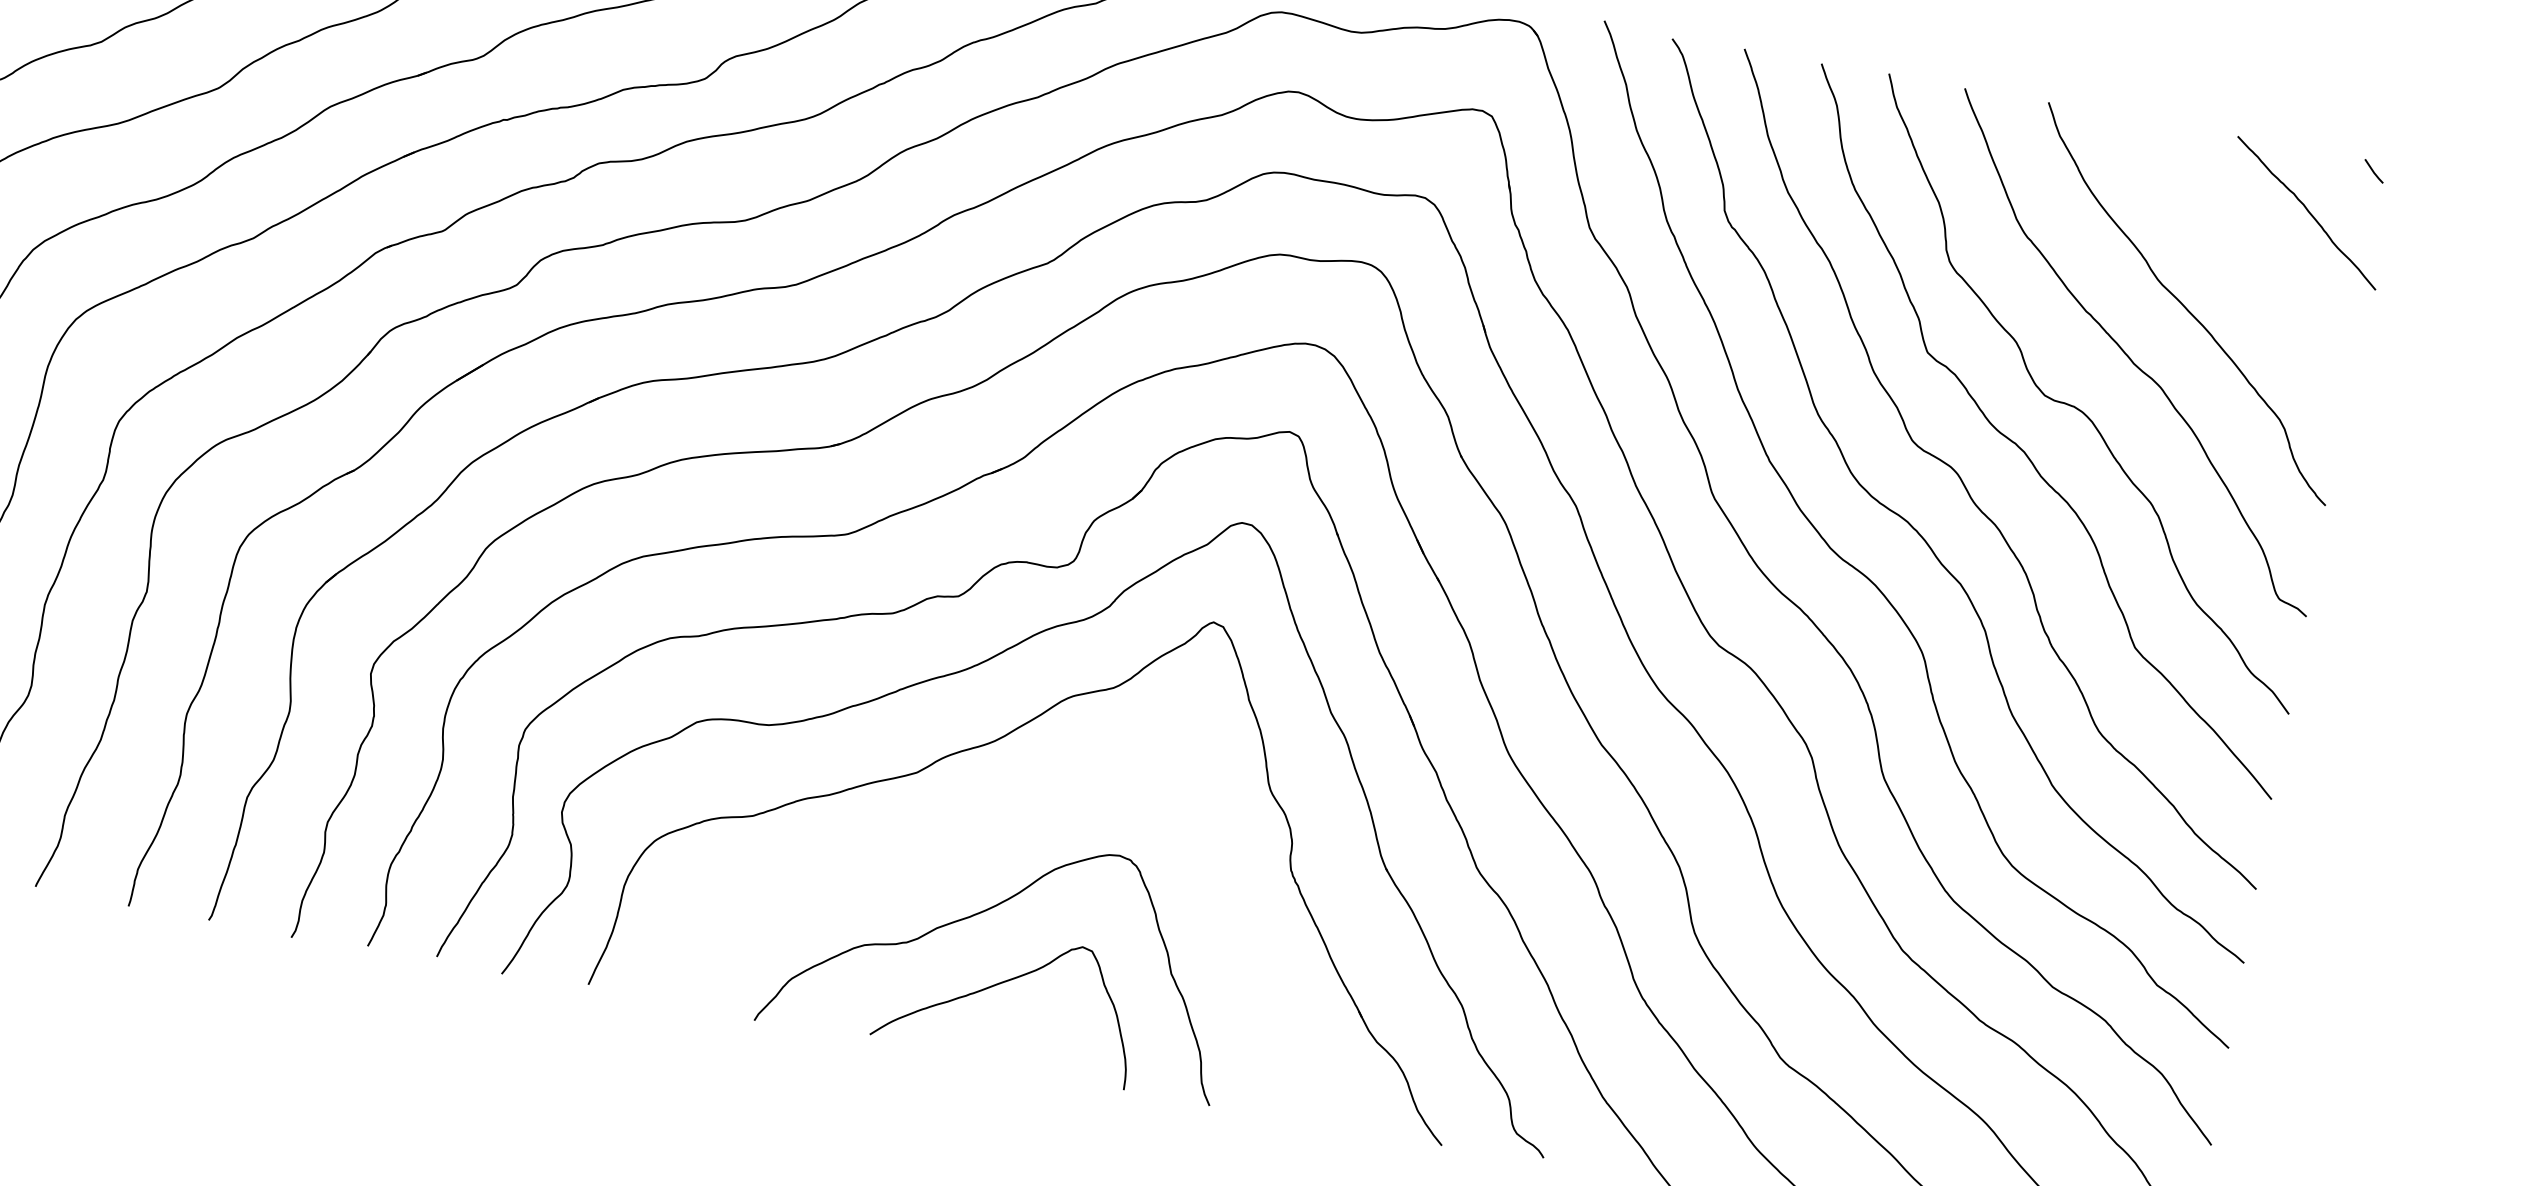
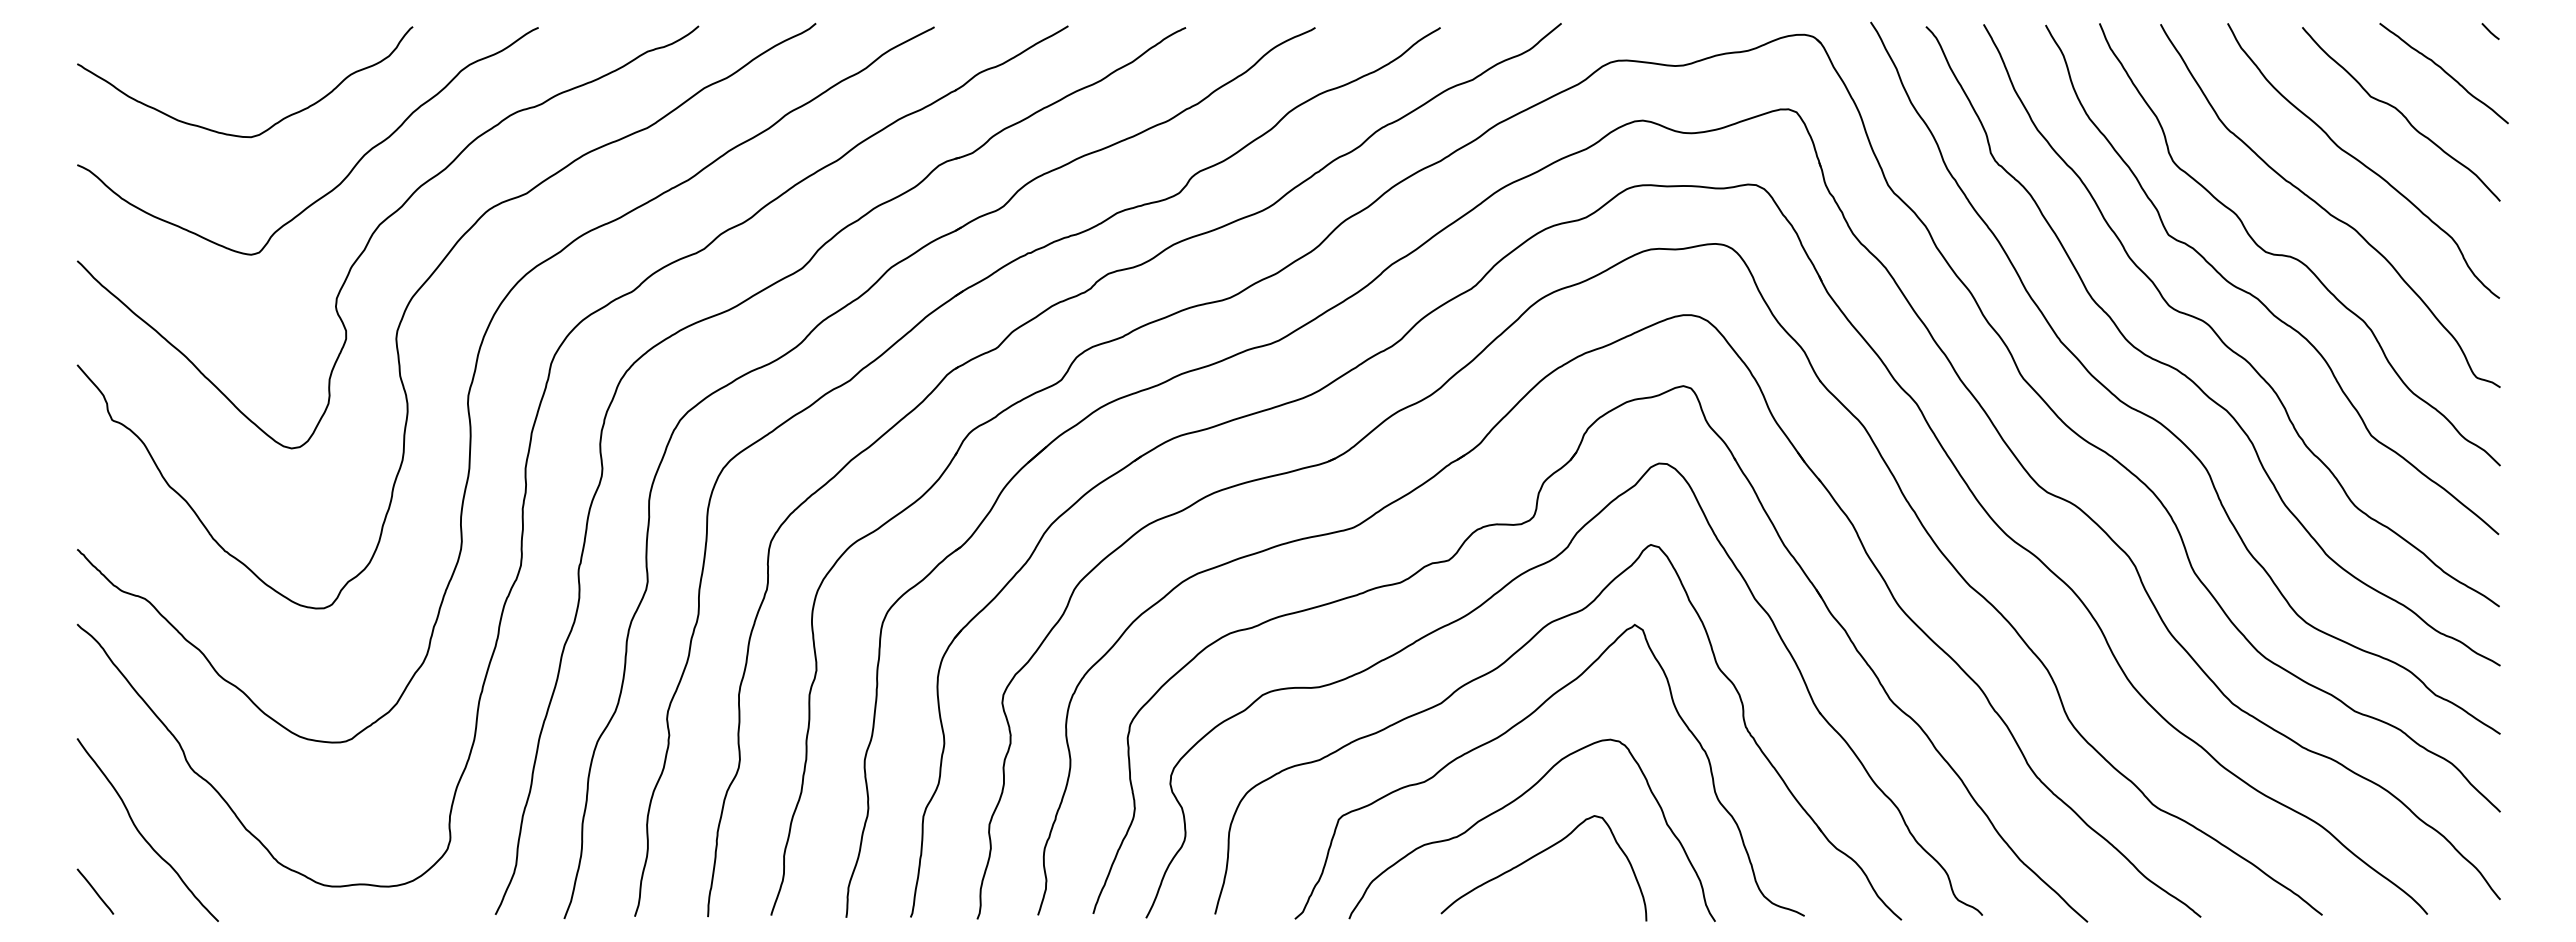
curve: (2244, 254) -> (2401, 114), added
curve: (1002, 819) -> (1514, 727), added

